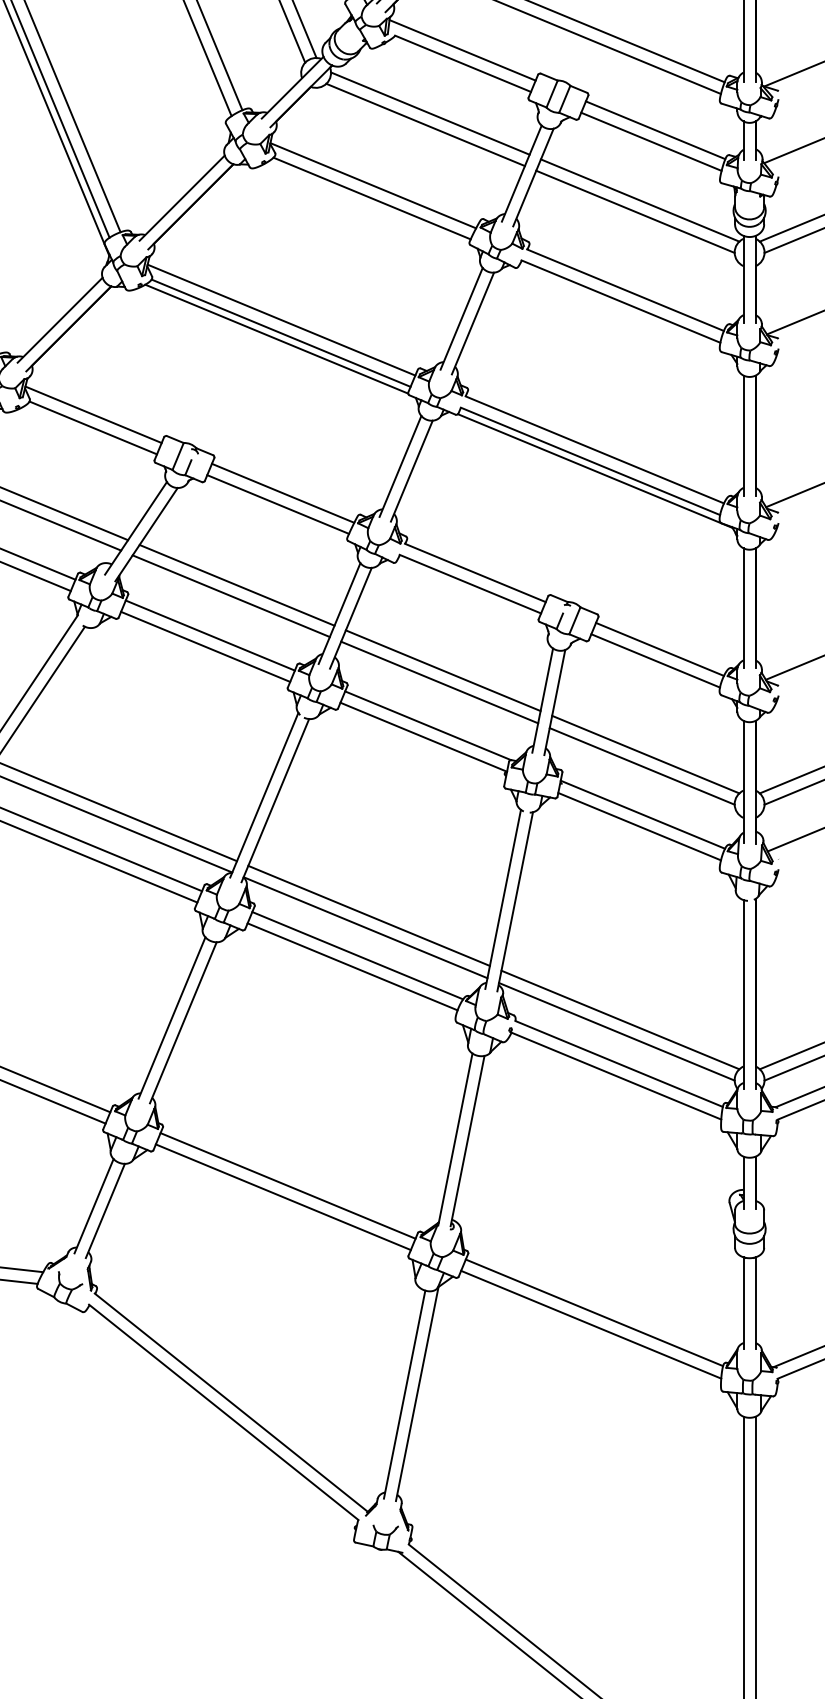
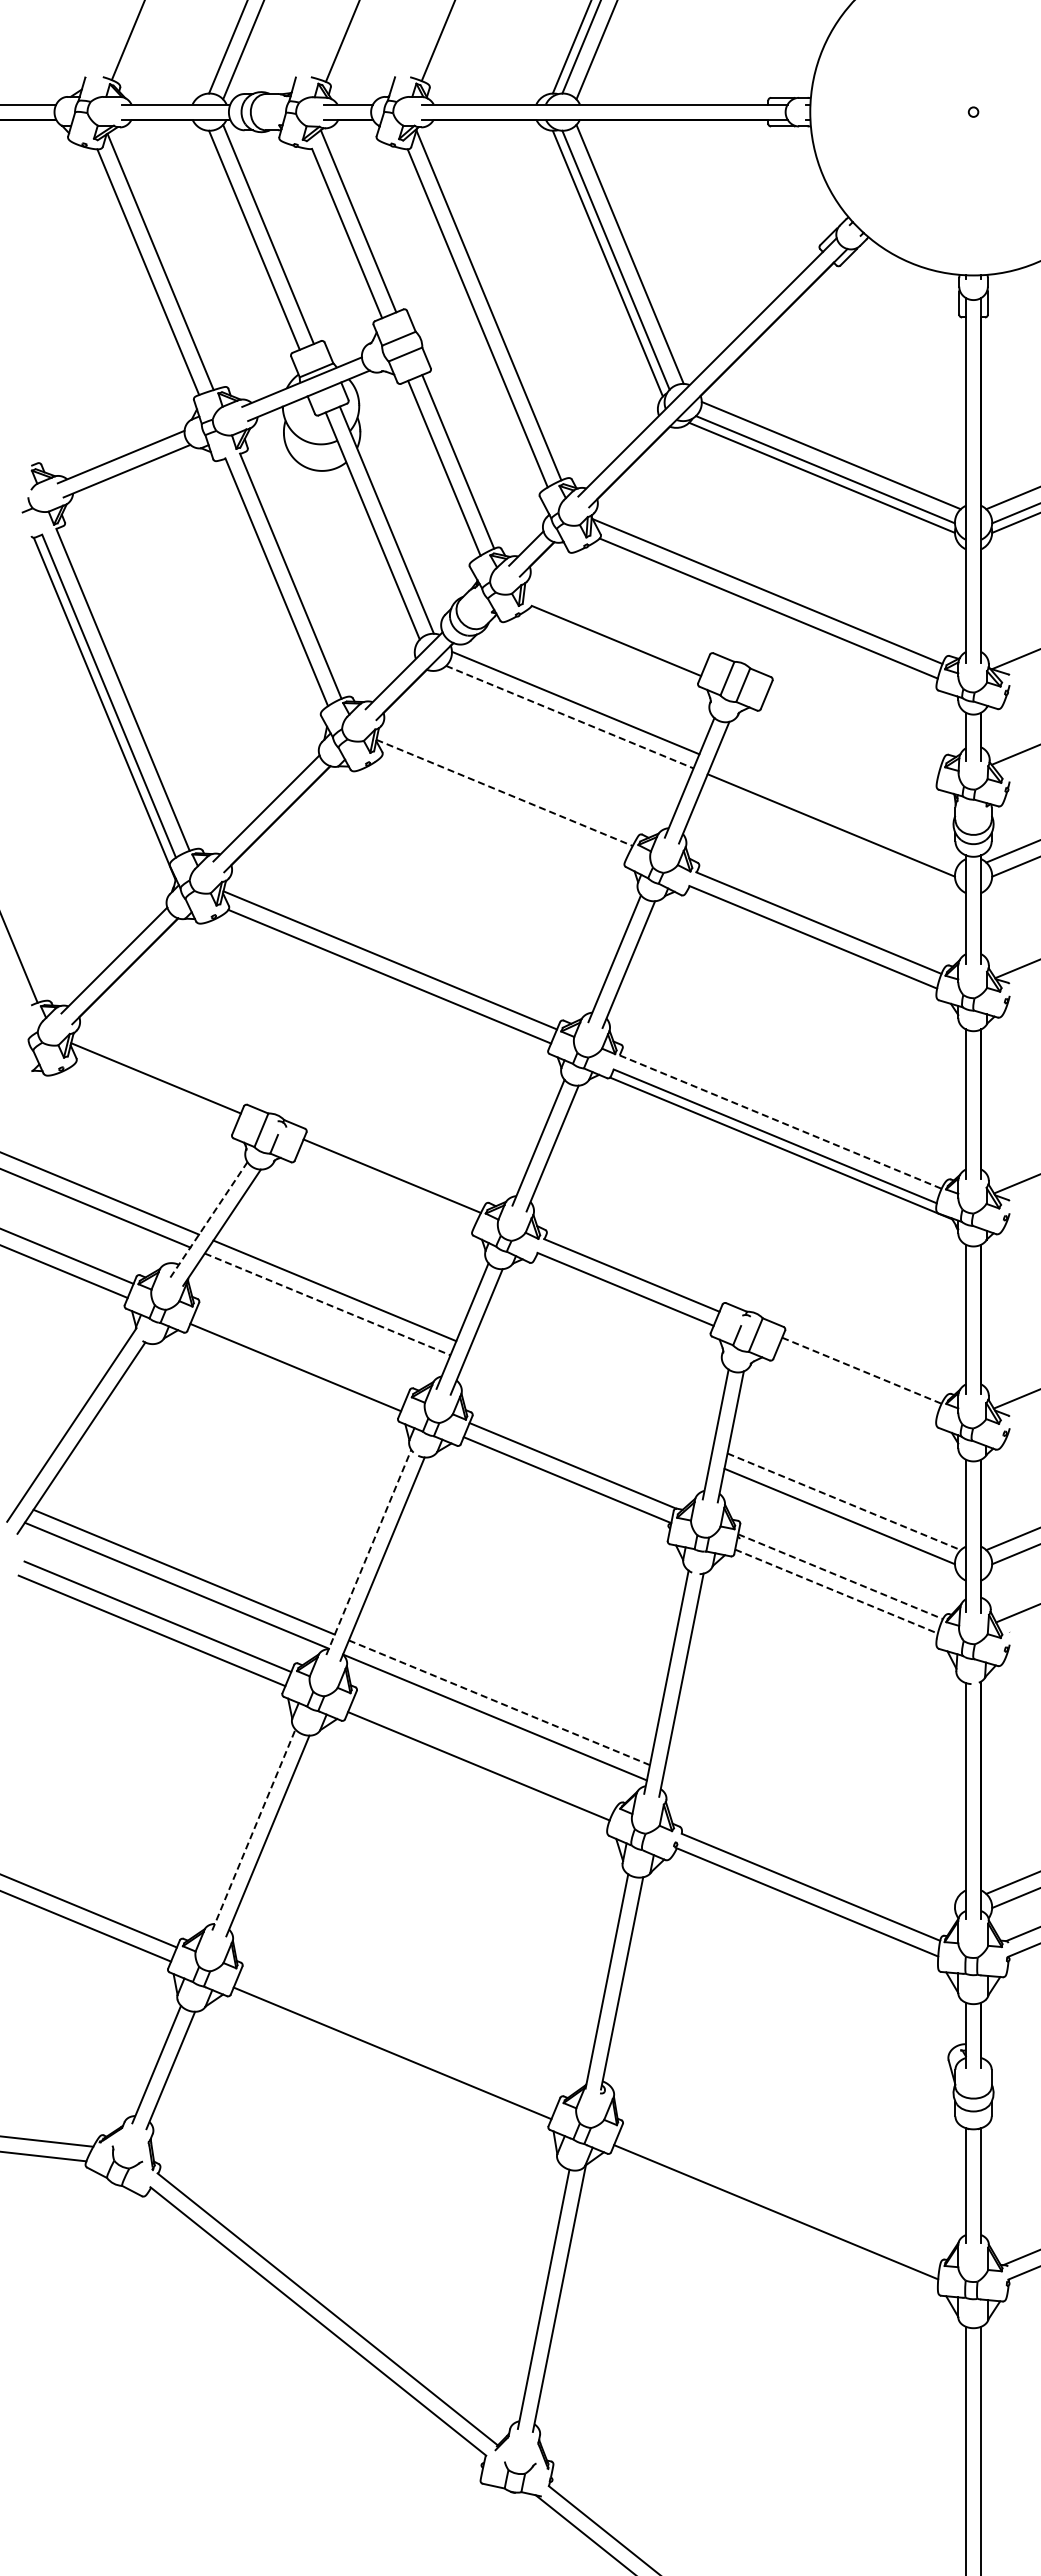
line: (462, 49) -> (615, 623), removed
line: (425, 125) -> (569, 717), solid -> dashed
line: (655, 130) -> (856, 723), removed
line: (650, 141) -> (850, 737), removed
line: (373, 185) -> (504, 792), solid -> dashed
line: (372, 198) -> (503, 808), removed
line: (639, 200) -> (836, 811), removed
line: (276, 338) -> (384, 983), removed
line: (93, 427) -> (155, 1094), removed
line: (595, 450) -> (781, 1122), solid -> dashed
line: (277, 503) -> (385, 1189), removed
line: (136, 528) -> (209, 1219), solid -> dashed
line: (231, 596) -> (327, 1304), solid -> dashed
line: (210, 635) -> (301, 1353), removed
line: (660, 649) -> (862, 1370), solid -> dashed
line: (655, 660) -> (856, 1384), removed
line: (443, 670) -> (591, 1397), removed
line: (439, 682) -> (587, 1411), removed
line: (646, 755) -> (844, 1502), solid -> dashed
line: (264, 794) -> (369, 1551), solid -> dashed
line: (642, 814) -> (840, 1576), solid -> dashed
line: (639, 826) -> (836, 1591), solid -> dashed
line: (369, 915) -> (499, 1702), solid -> dashed
line: (357, 954) -> (484, 1751), removed
line: (171, 1018) -> (253, 1830), solid -> dashed
line: (620, 1019) -> (812, 1832), removed
line: (616, 1032) -> (807, 1847), removed
line: (288, 1186) -> (398, 2039), removed
line: (593, 1312) -> (779, 2197), removed

